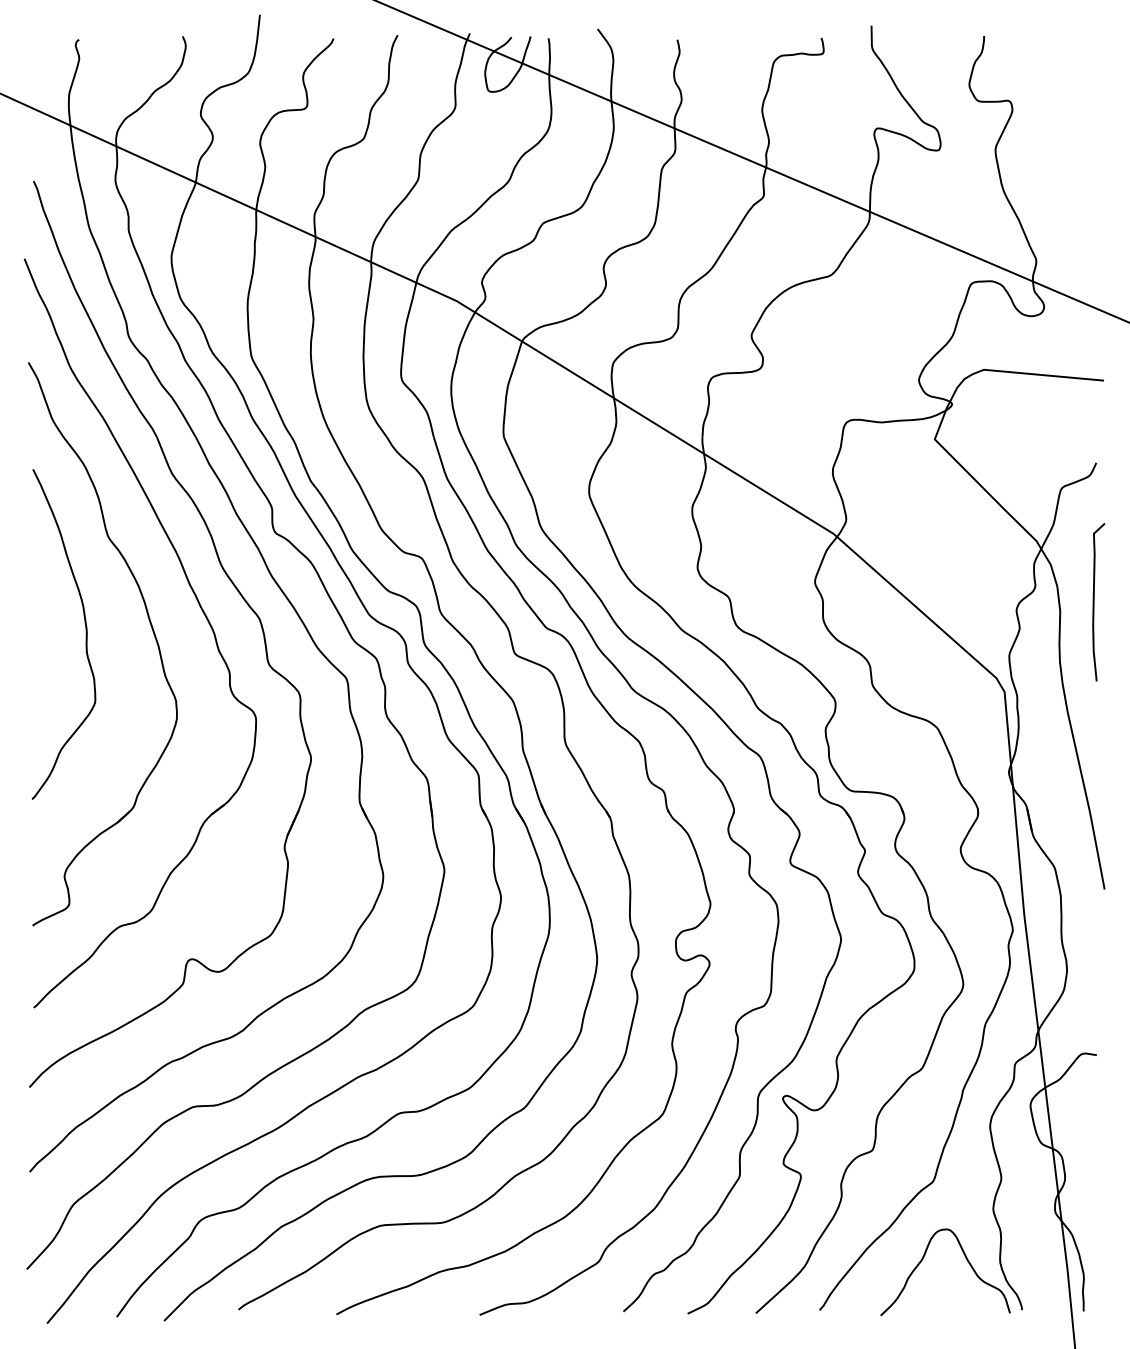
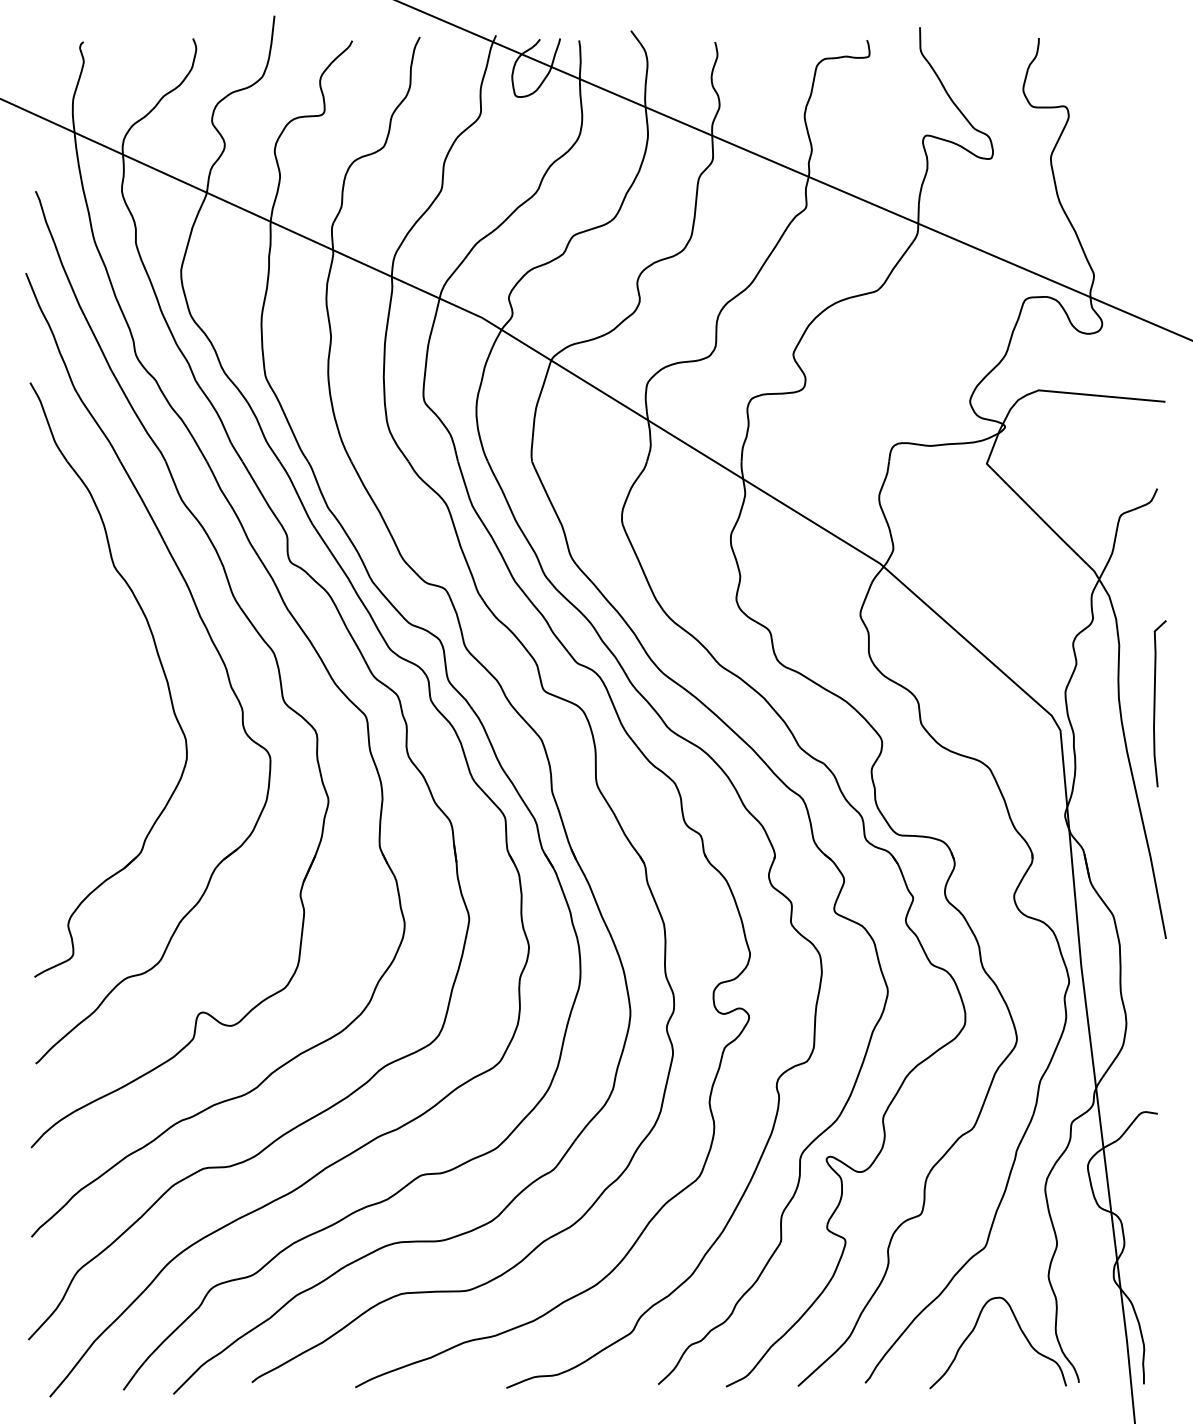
curve: (1094, 602) -> (1155, 703), moved
curve: (85, 634) -> (90, 669), removed

